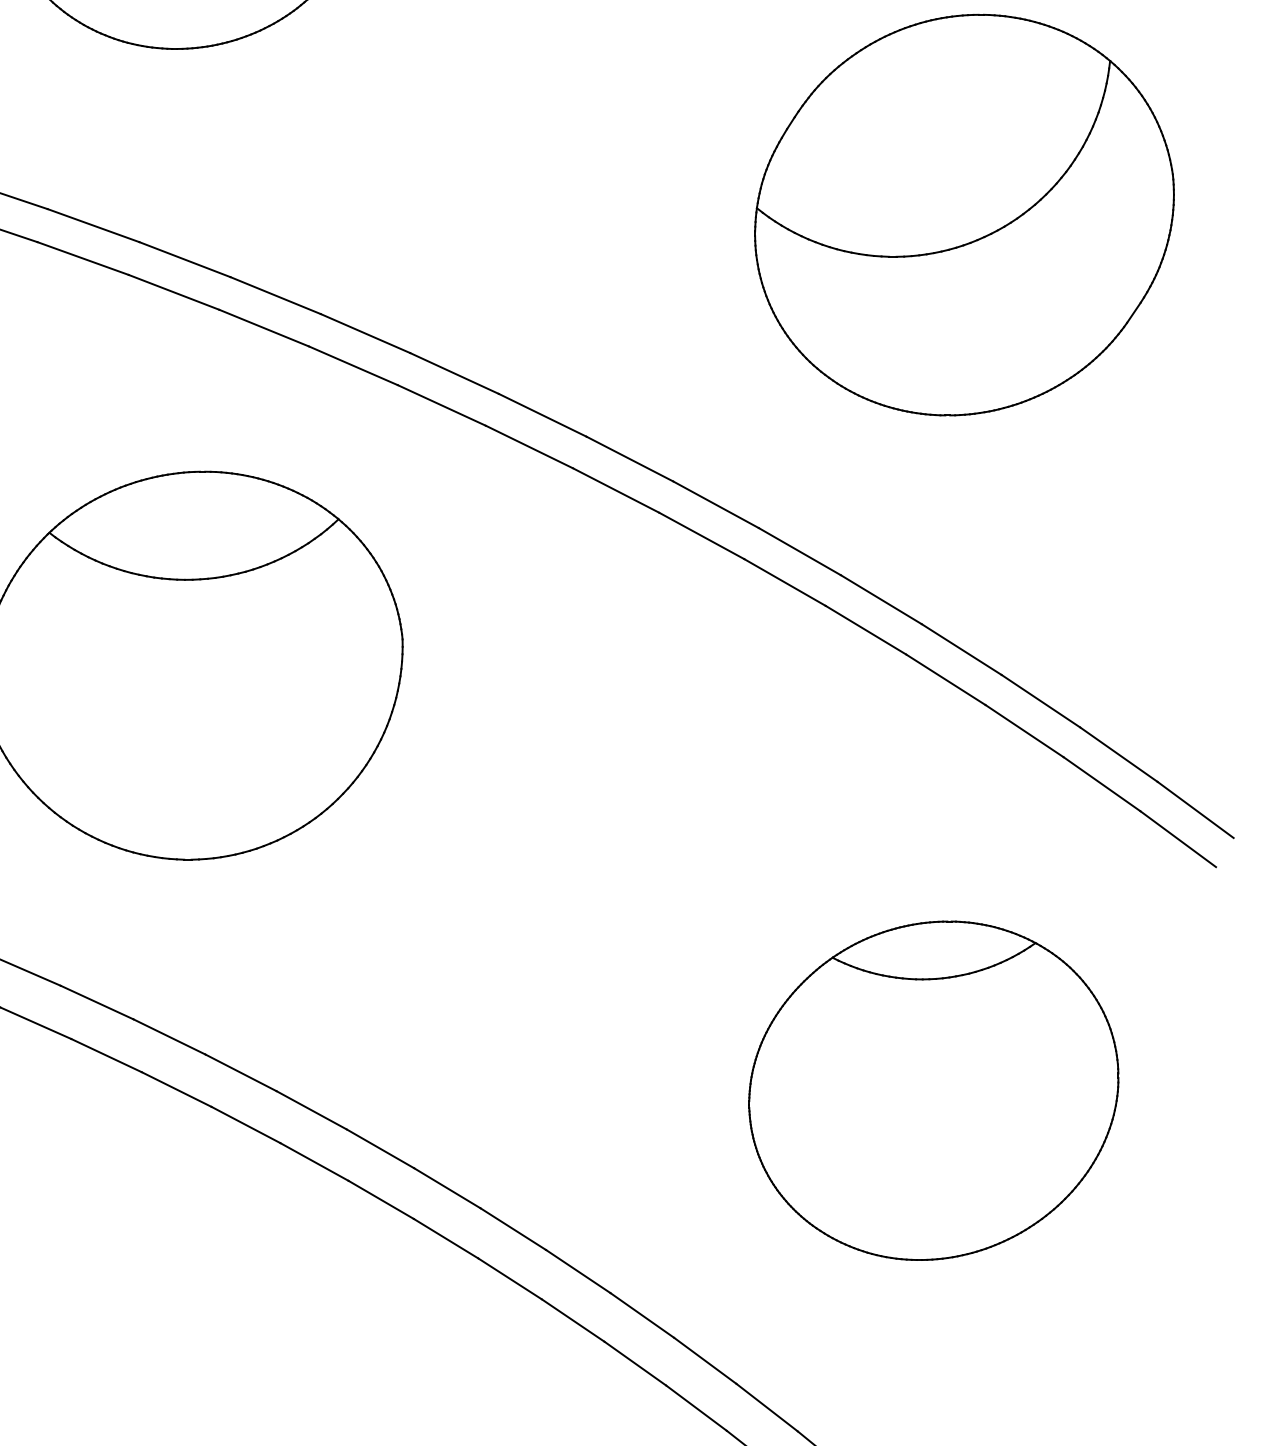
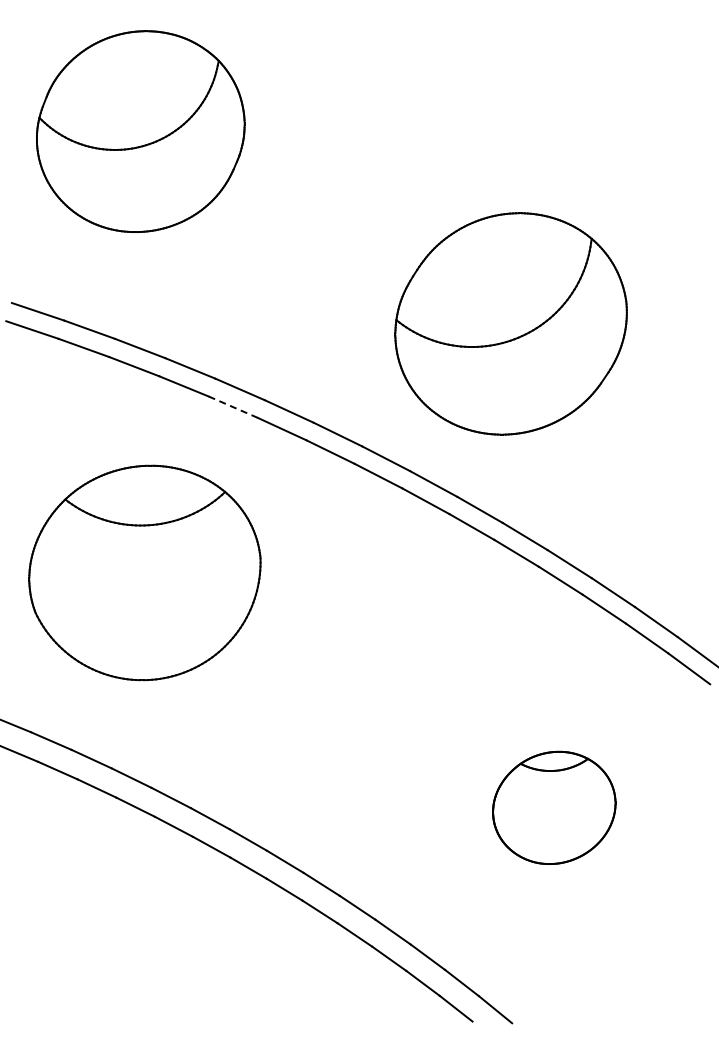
part: (963, 214) -> (510, 323), moved
line: (353, 366) -> (233, 407), solid -> dashed
part: (934, 1090) -> (554, 807), size x0.6

